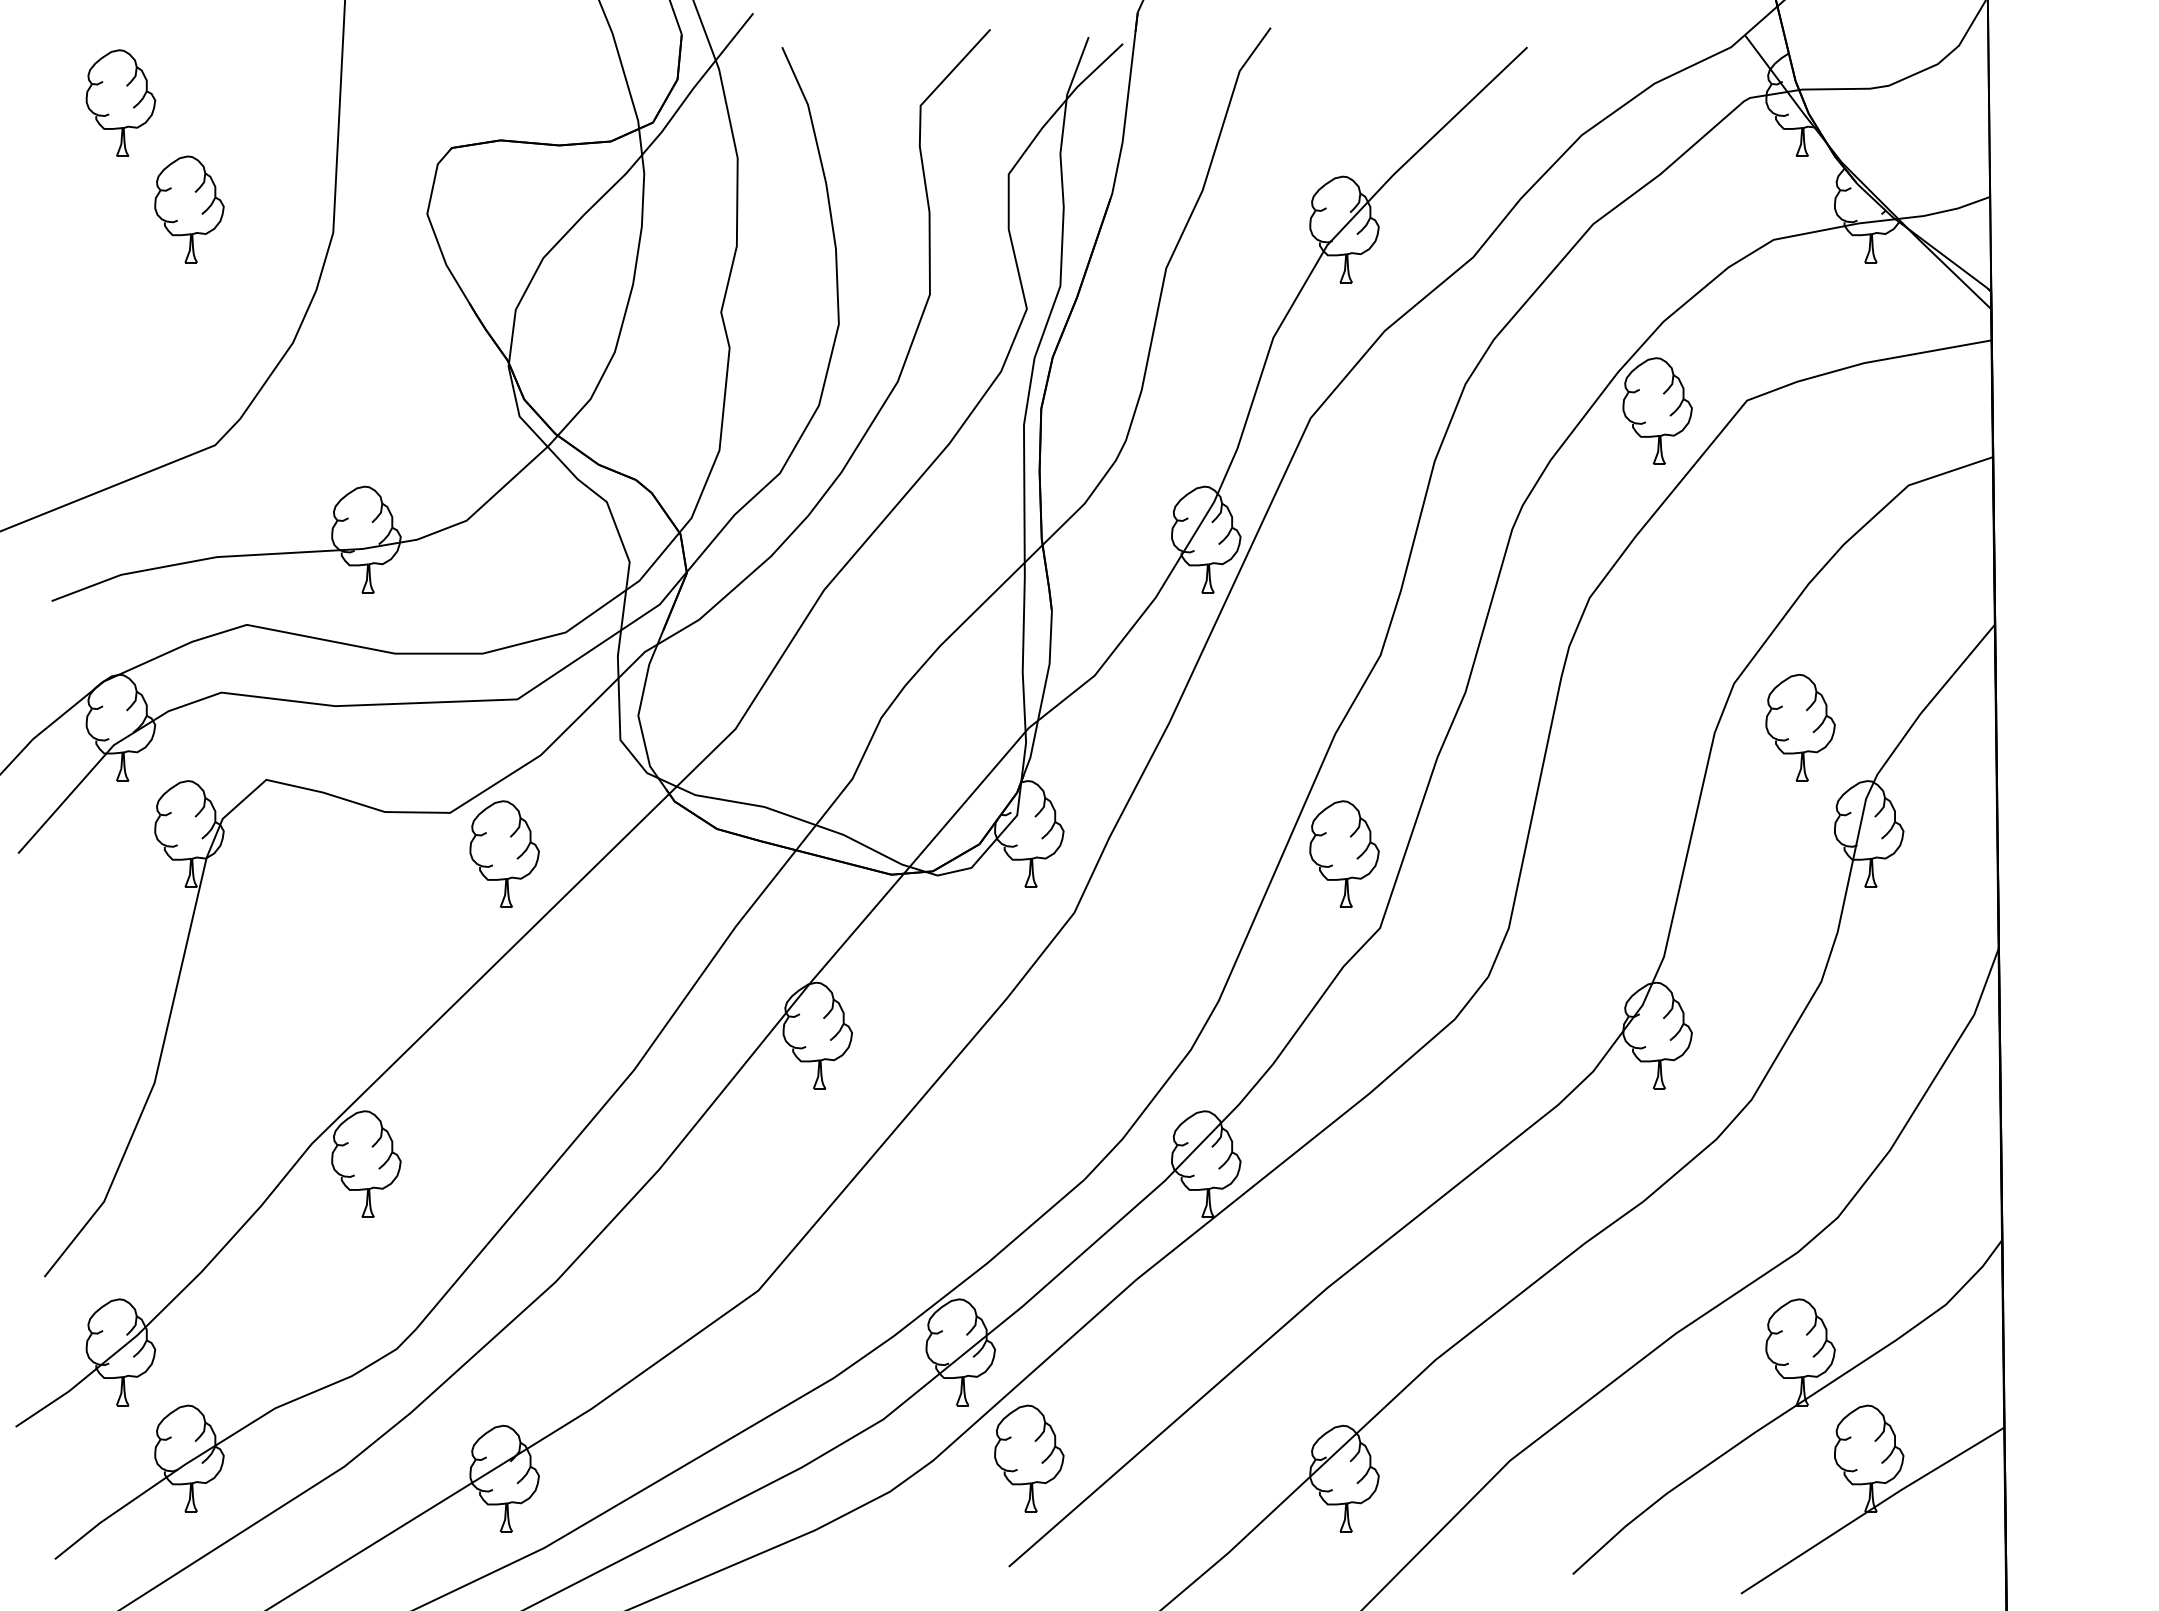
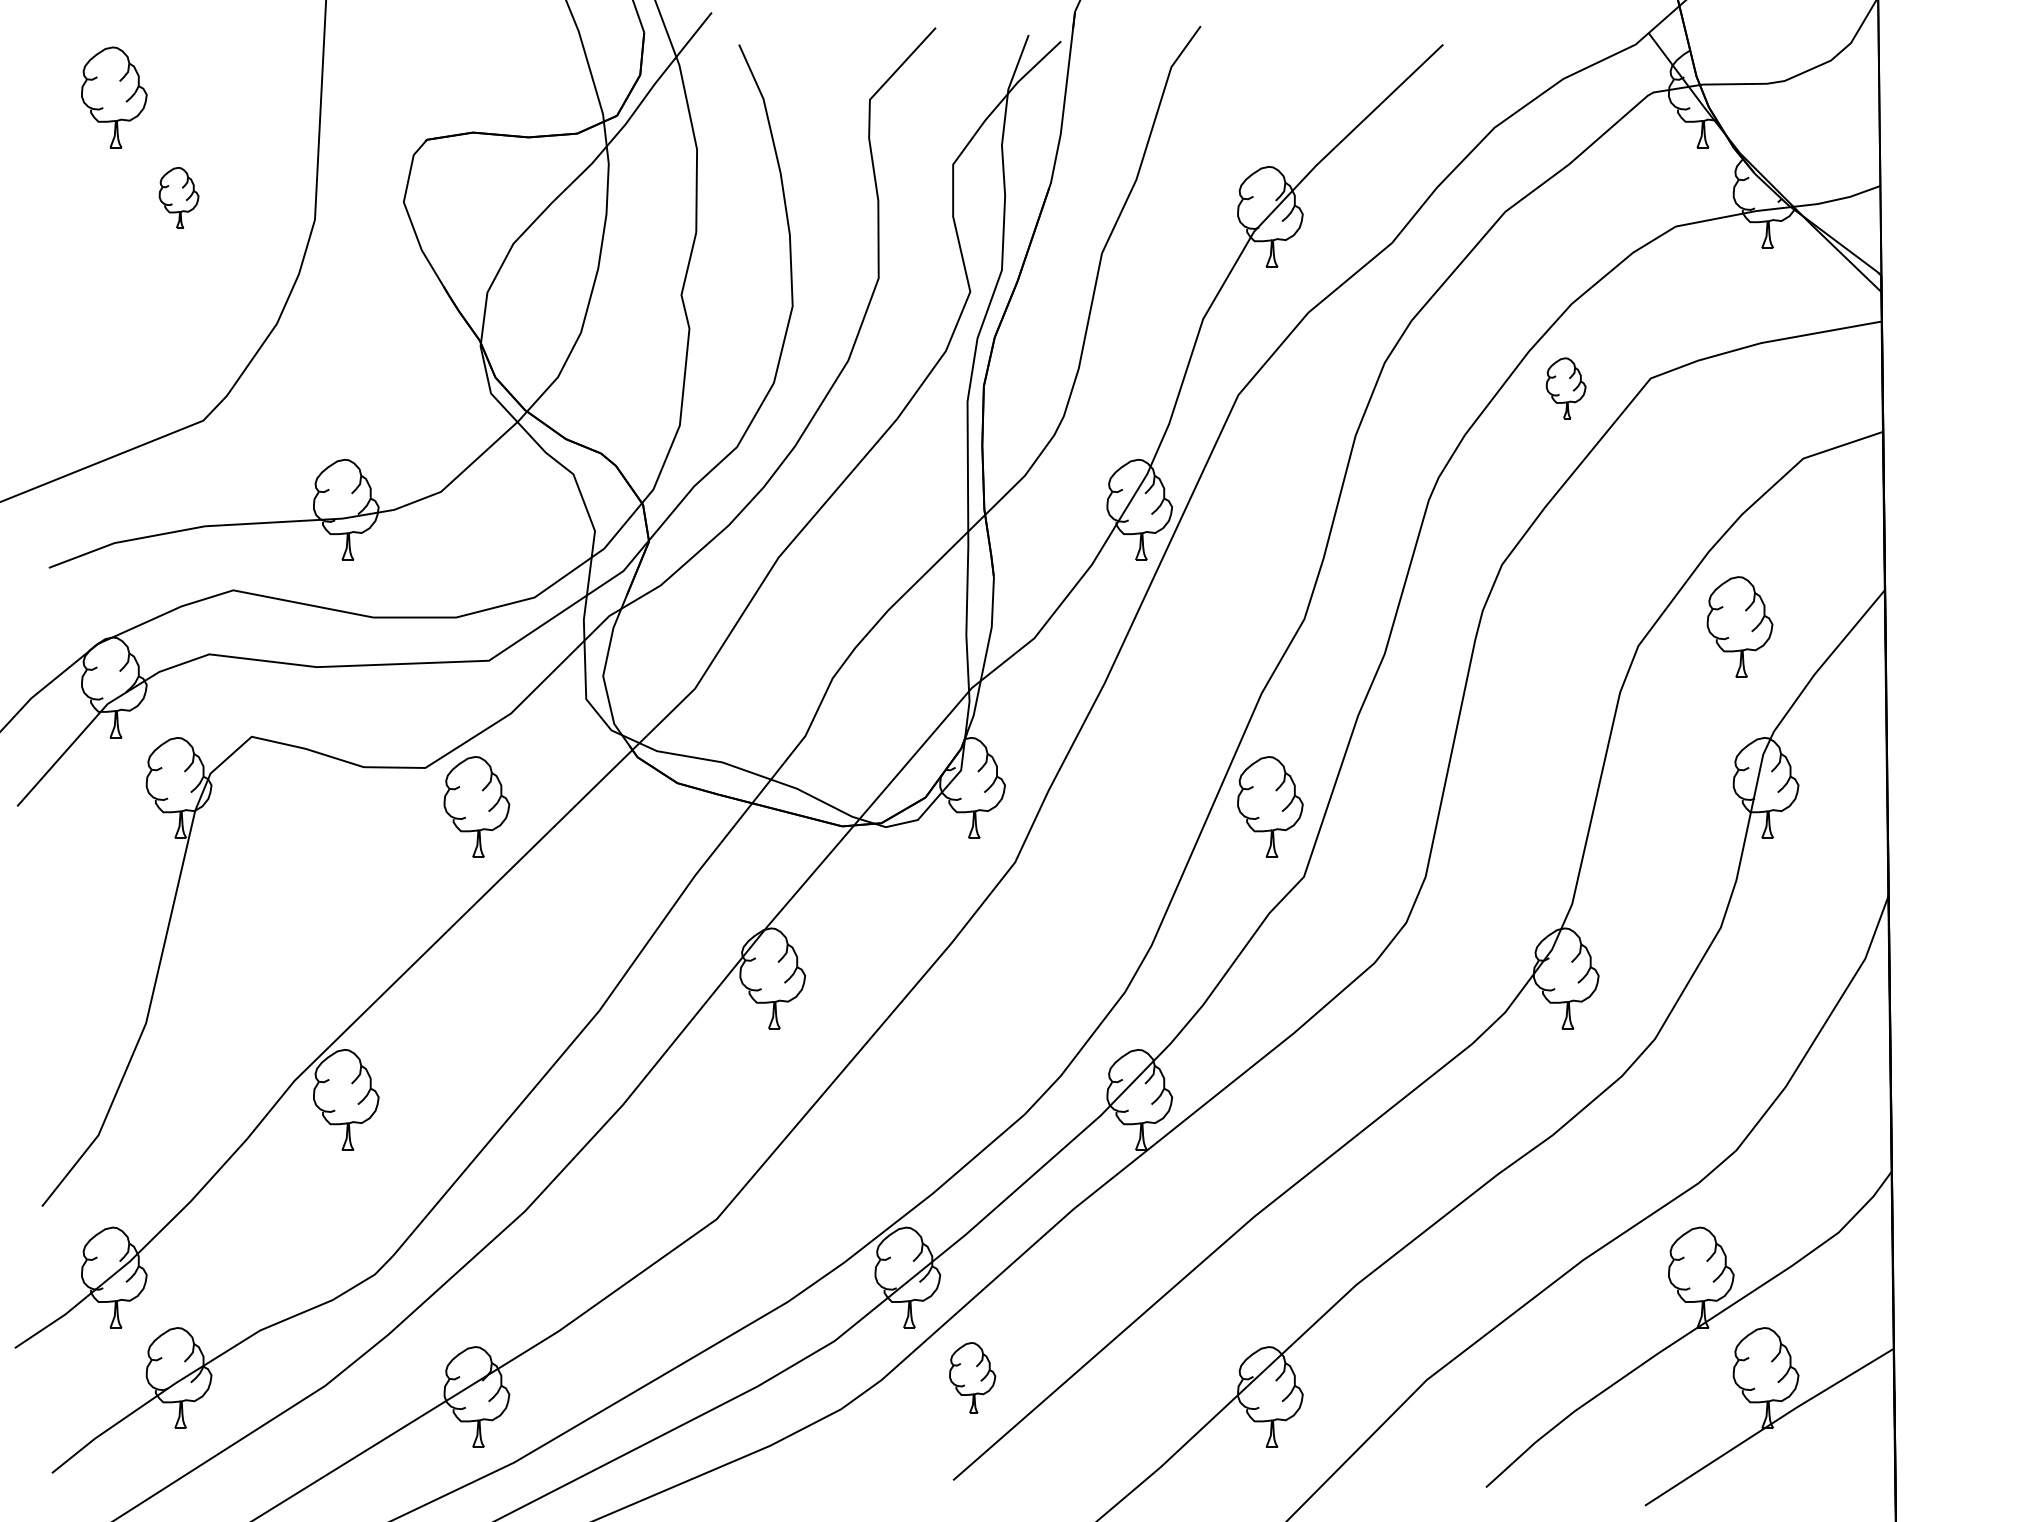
part: (189, 209) -> (179, 197), size x0.6
part: (1657, 410) -> (1566, 387), size x0.6
part: (1800, 727) -> (1739, 626), moved
part: (1029, 1458) -> (972, 1377), size x0.7

